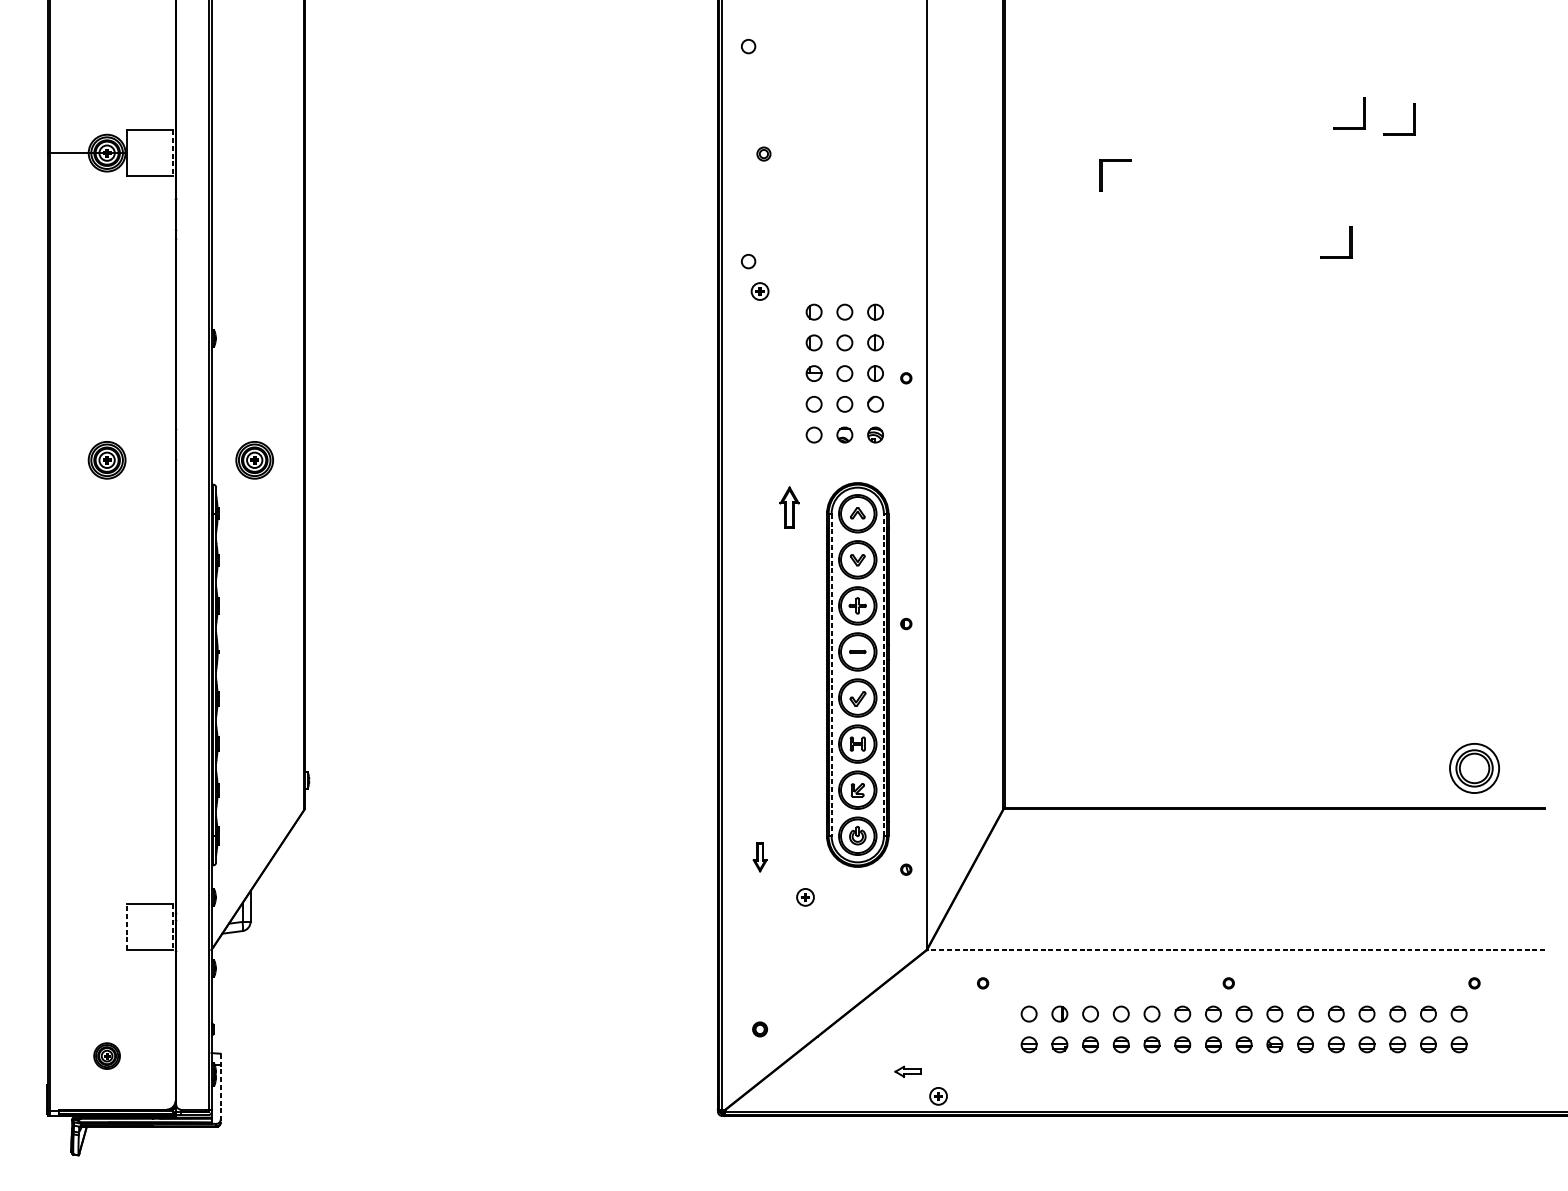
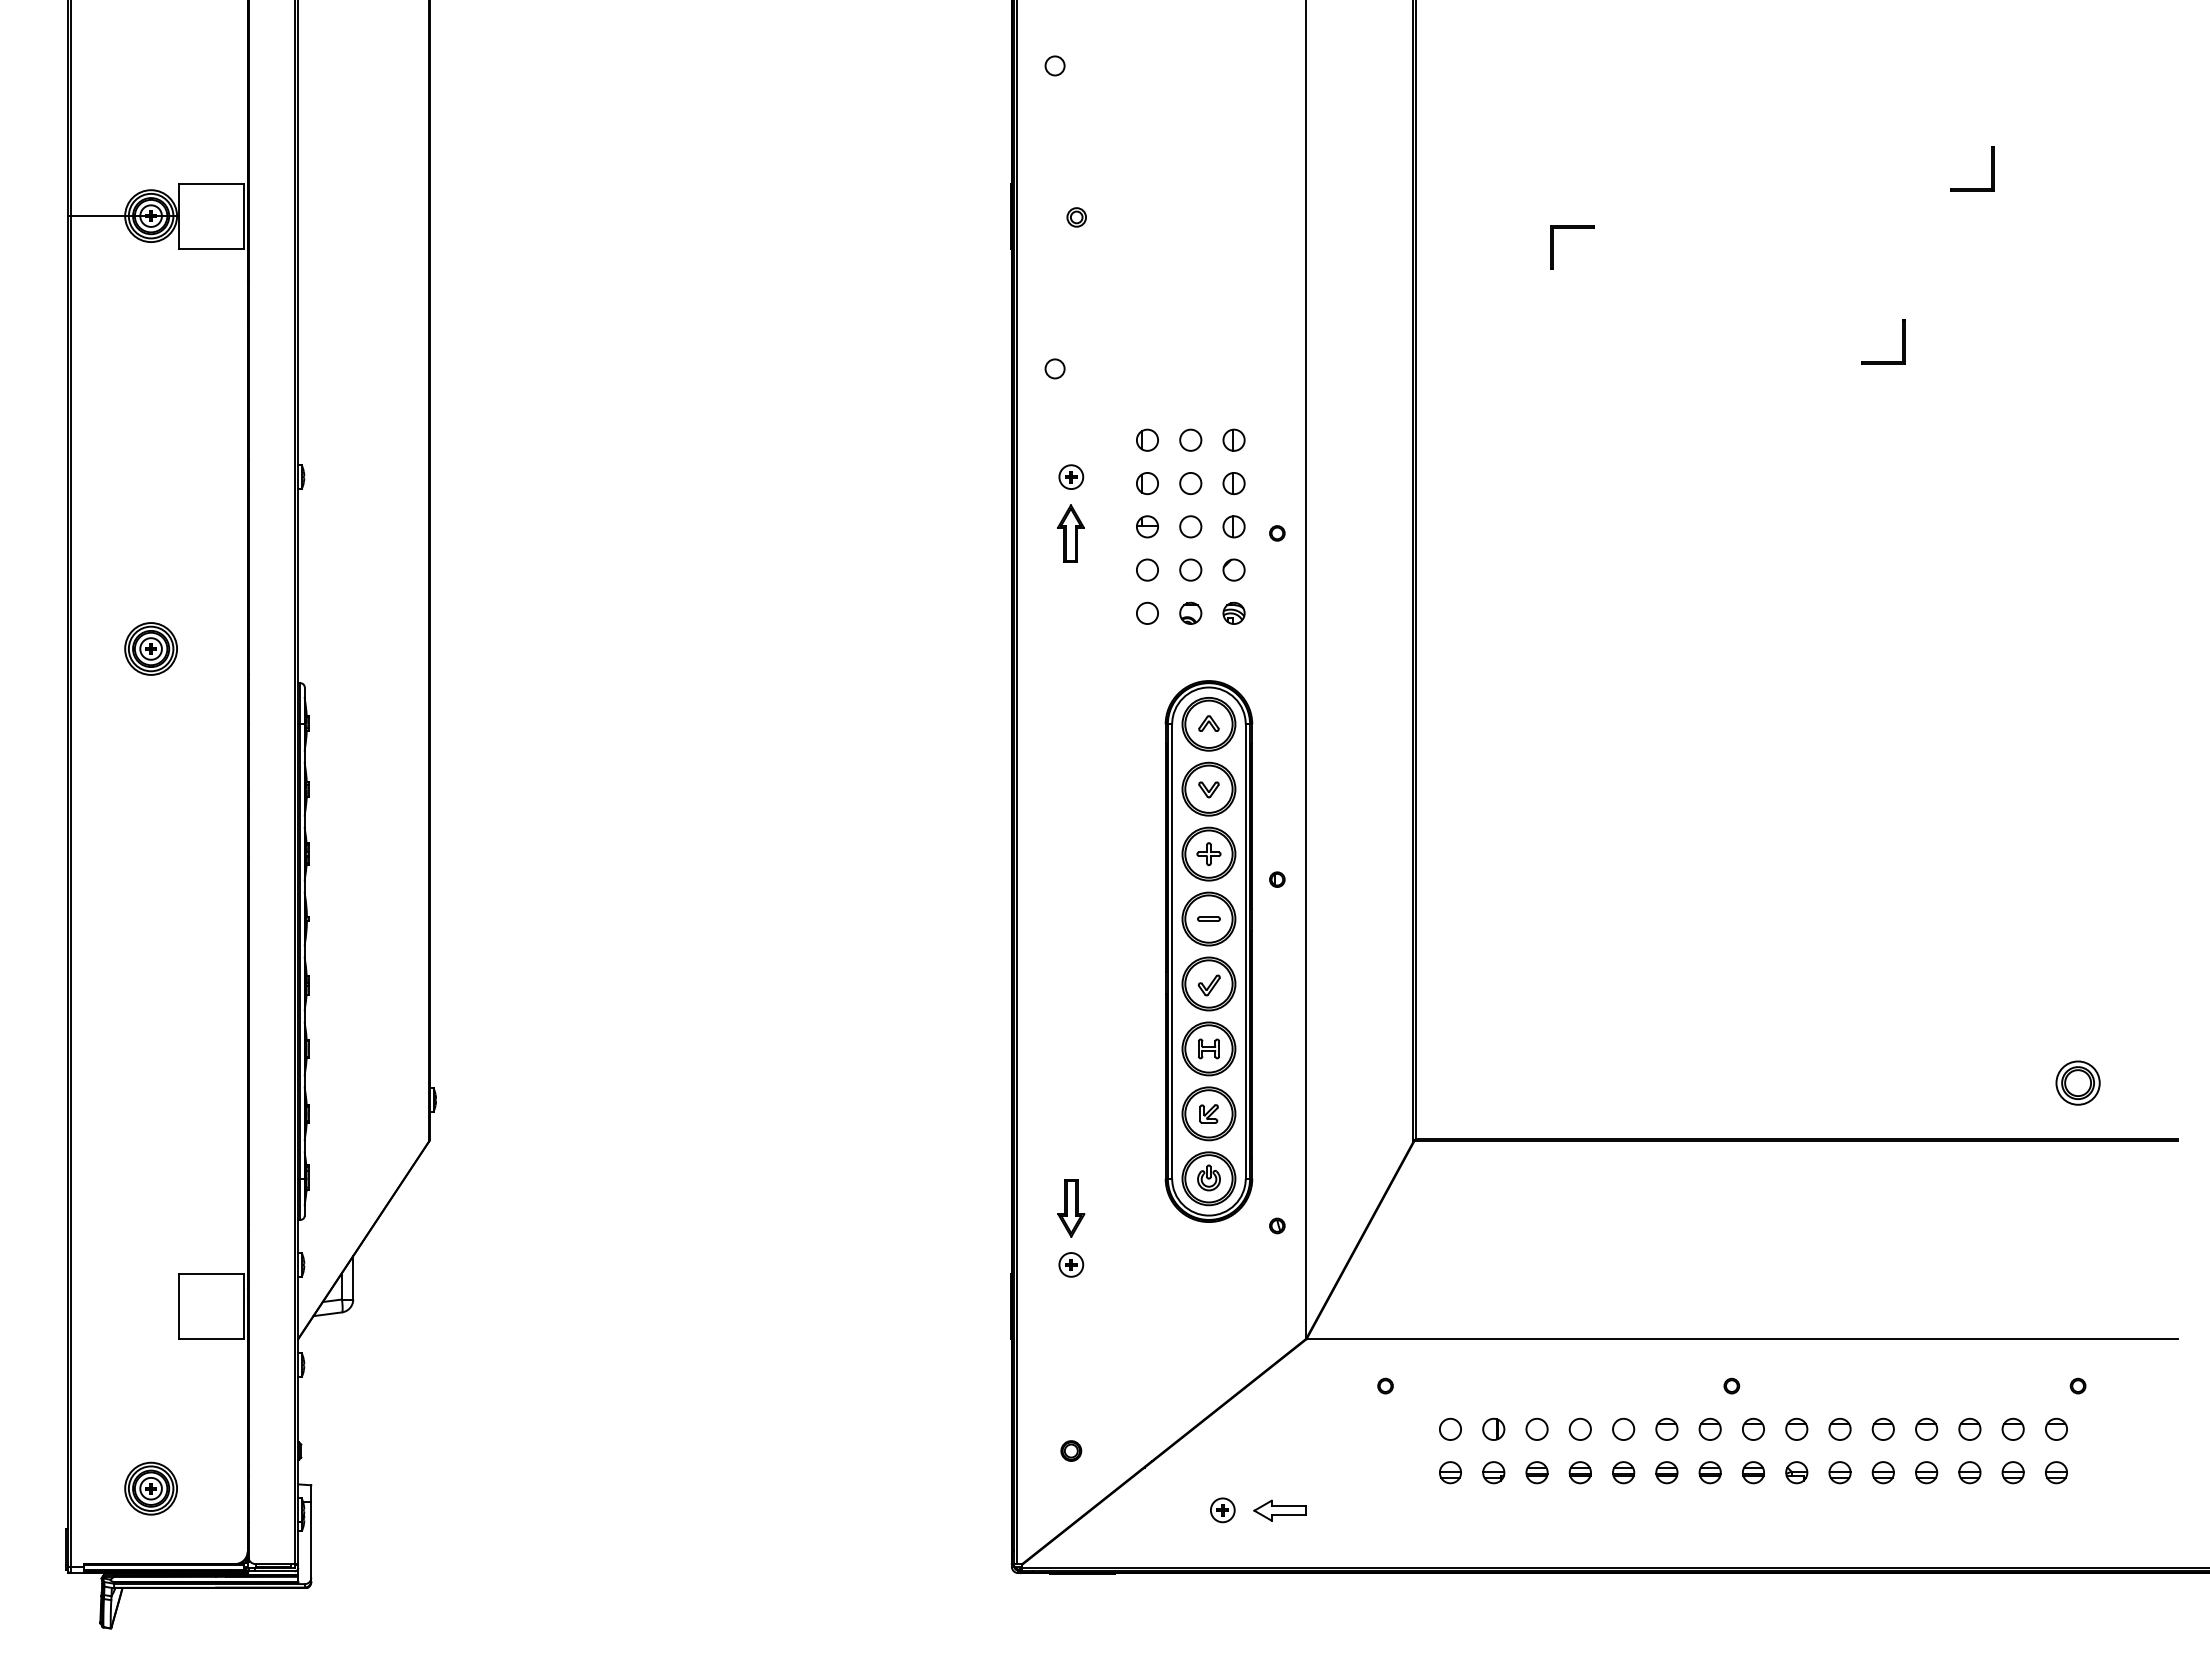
part: (1363, 112) -> (1921, 159), removed
line: (172, 153) -> (243, 216), dashed -> solid
part: (760, 291) -> (1071, 476), moved
part: (254, 459) -> (358, 648), removed
part: (789, 507) -> (1070, 533), moved
line: (883, 674) -> (1245, 951), dashed -> solid
line: (831, 675) -> (1172, 952), dashed -> solid
part: (1474, 767) -> (2077, 1082), size x0.62
part: (760, 857) -> (1071, 1208), size x1.43
part: (805, 897) -> (1071, 1264), moved
line: (126, 926) -> (178, 1306), dashed -> solid
line: (172, 927) -> (243, 1307), dashed -> solid
line: (1236, 950) -> (1742, 1339), dashed -> solid
part: (106, 1056) -> (150, 1488), size x1.43
part: (907, 1071) -> (1279, 1510), size x1.43
line: (220, 1088) -> (311, 1534), dashed -> solid
part: (938, 1096) -> (1222, 1510), moved

